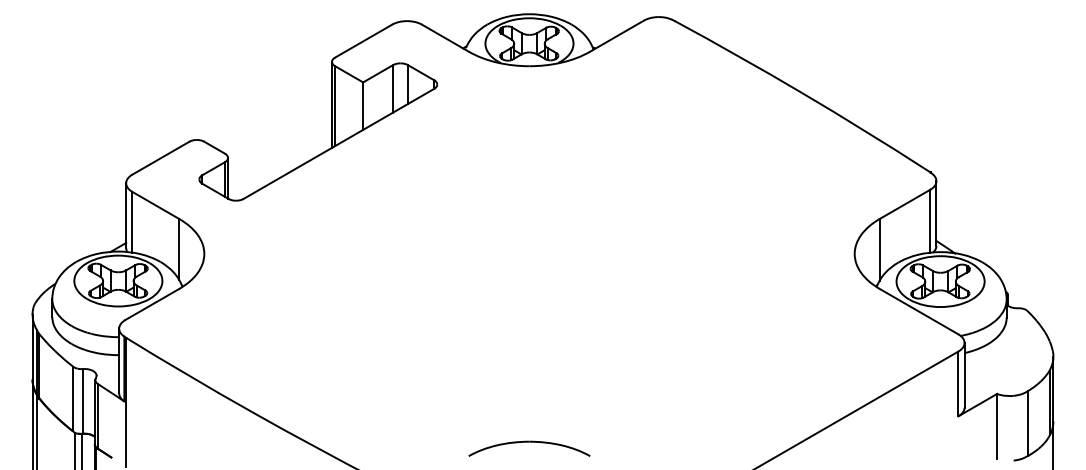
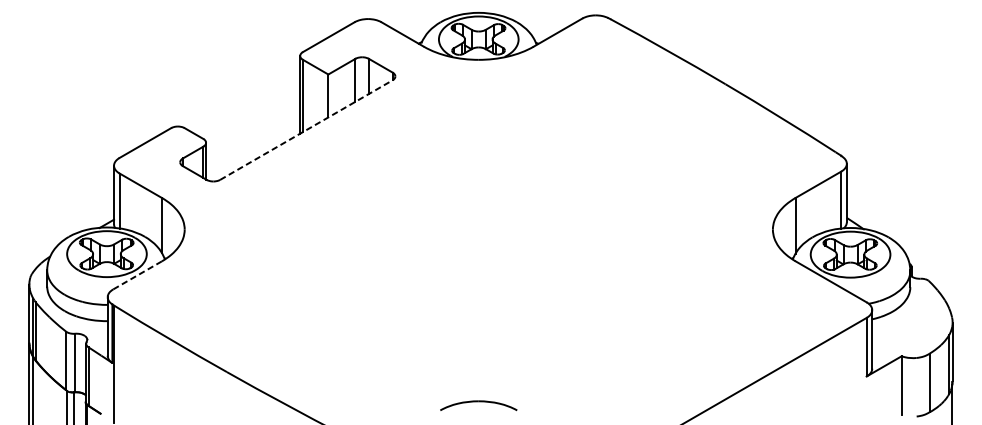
line: (339, 143) -> (306, 129), solid -> dashed
line: (152, 304) -> (137, 275), solid -> dashed
part: (529, 448) -> (478, 405), size x0.7

